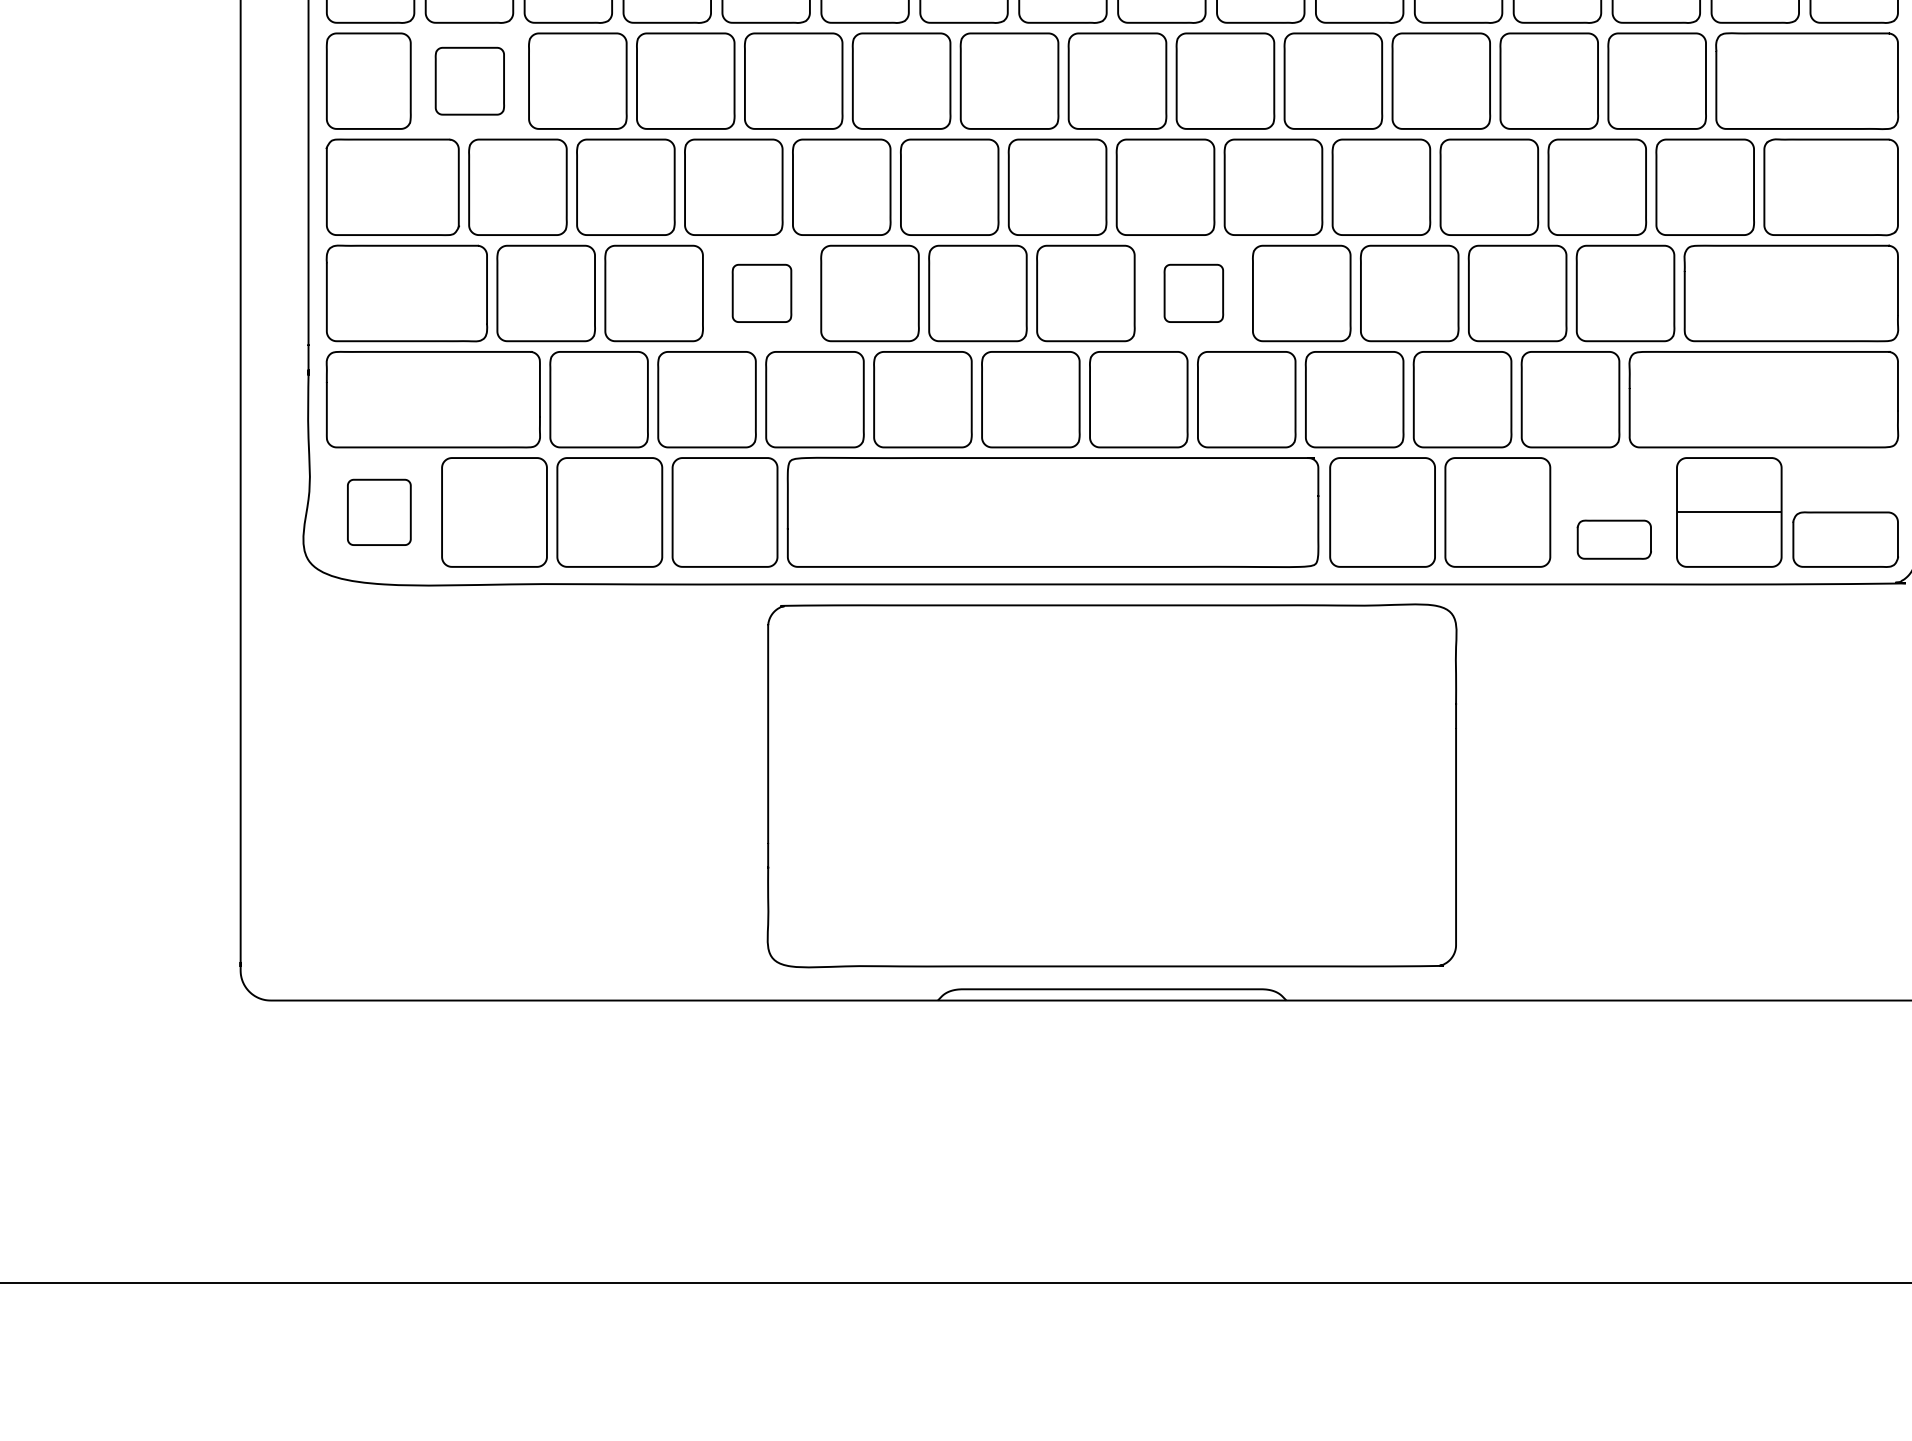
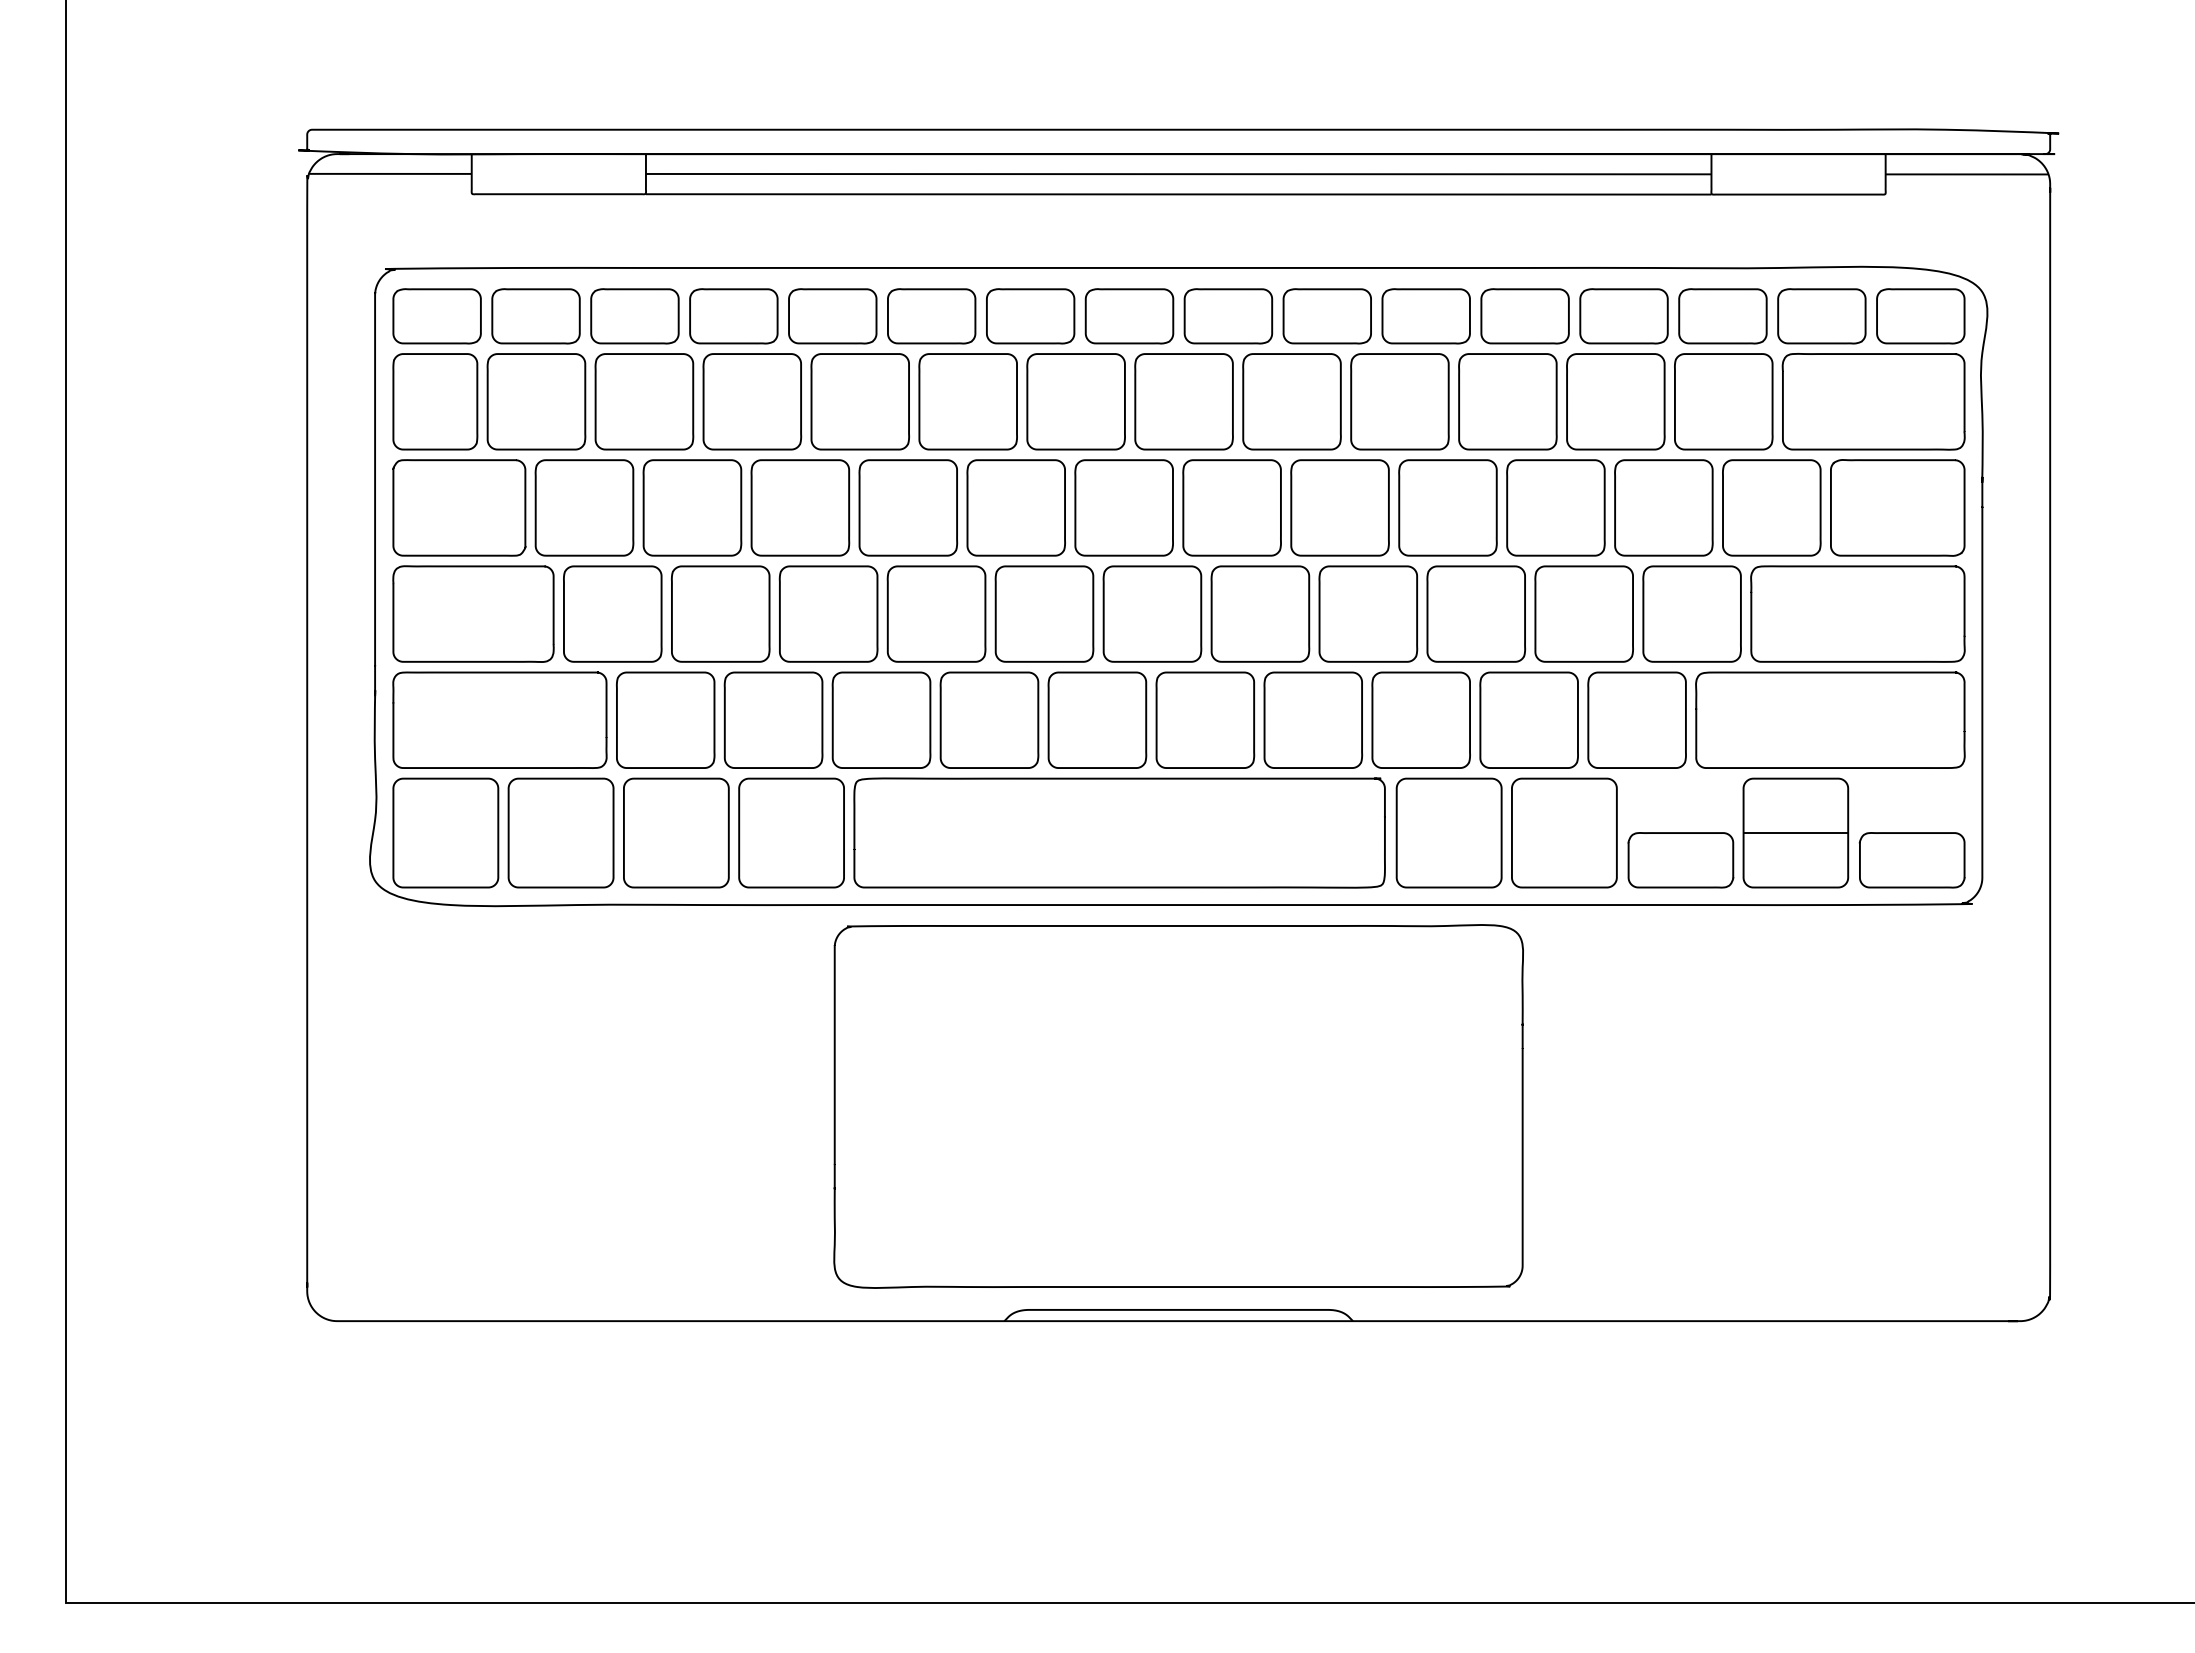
part: (469, 80) -> (536, 401), size x1.43
part: (761, 292) -> (828, 613), size x1.67
part: (1193, 292) -> (1260, 613), size x1.67
part: (378, 511) -> (445, 832), size x1.67
part: (1613, 539) -> (1680, 860), size x1.43

